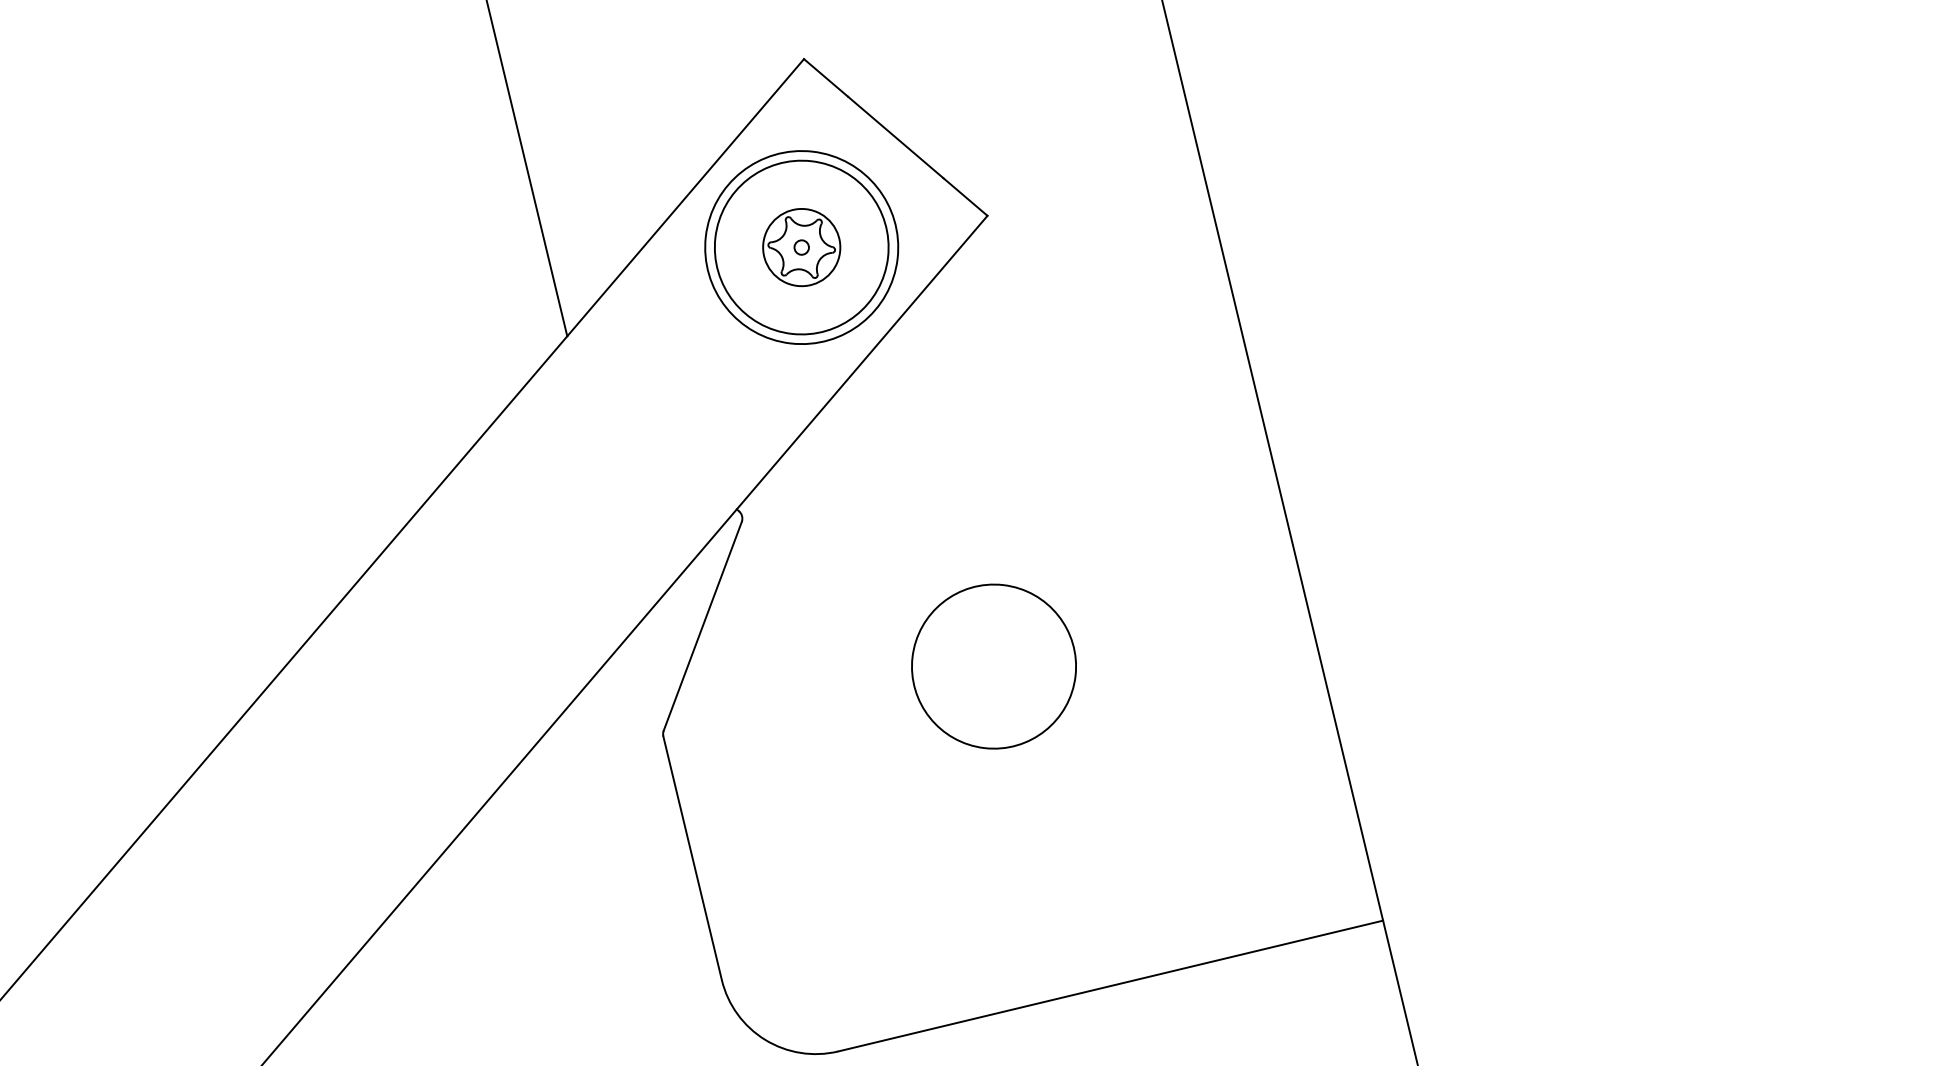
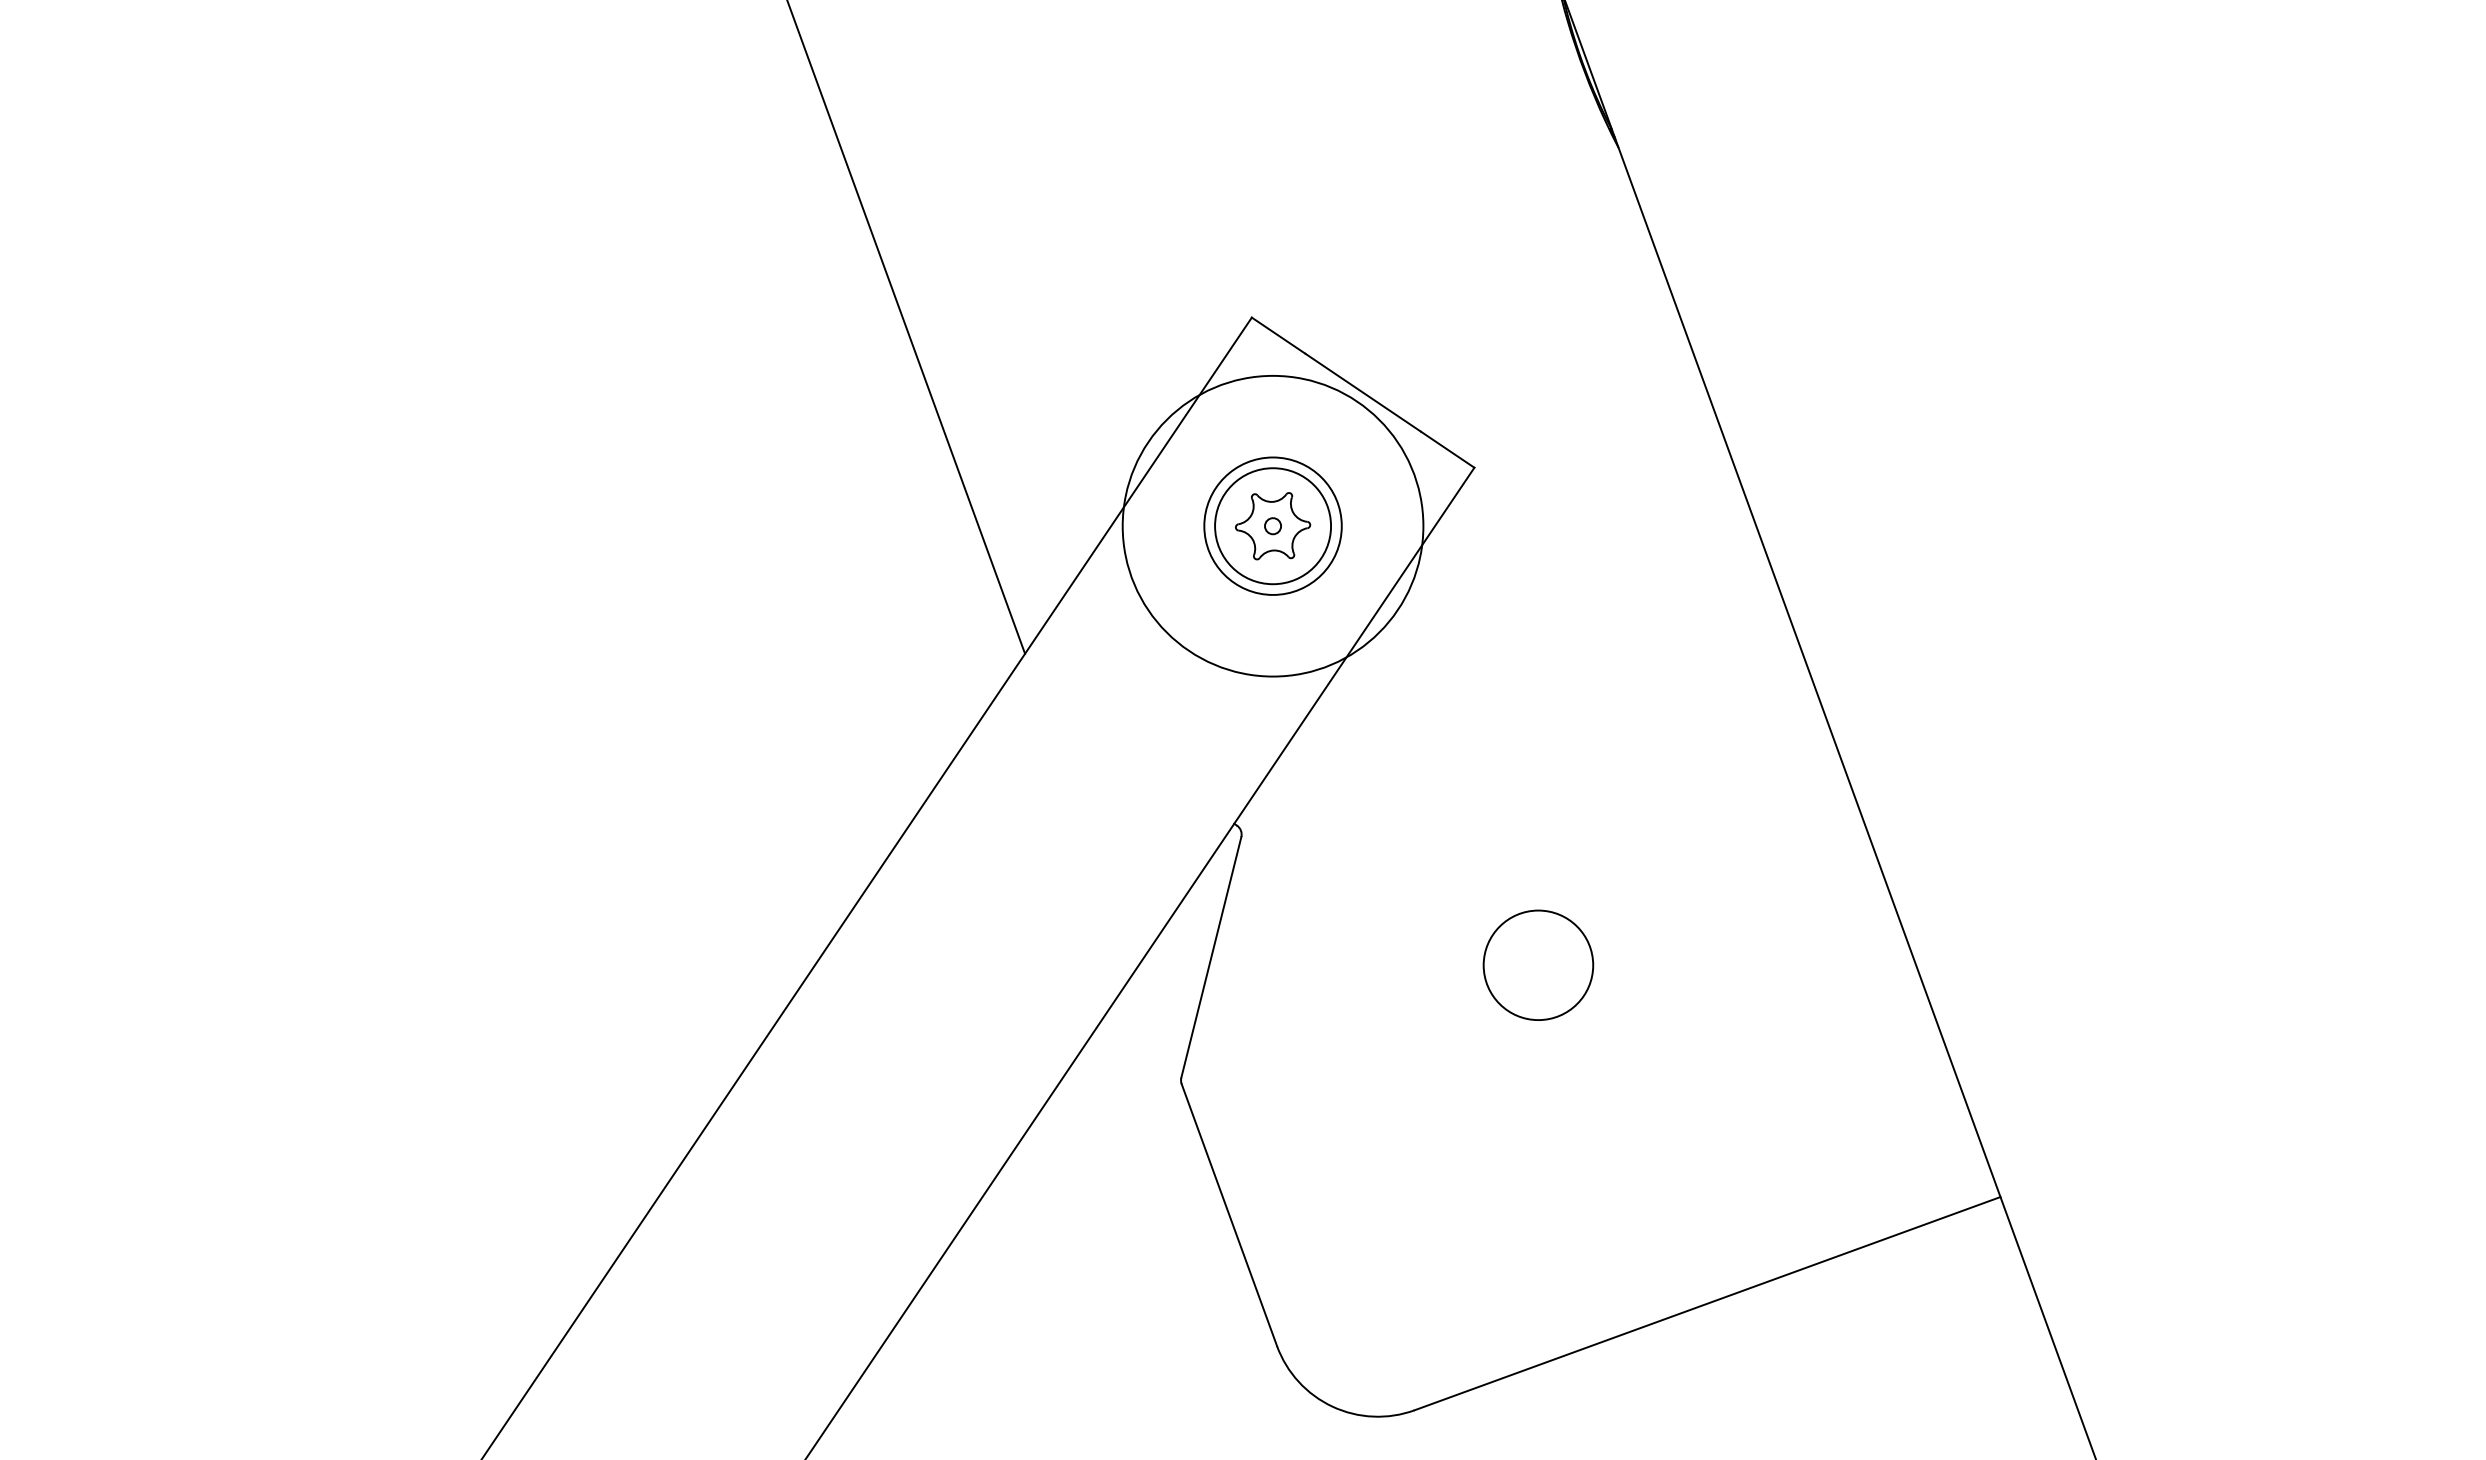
circle: (801, 246) -> (1272, 525), size x0.6
circle: (801, 246) -> (1272, 525), size x1.4
circle: (802, 247) -> (1273, 526), size x1.6
circle: (994, 666) -> (1538, 965), size x0.6

